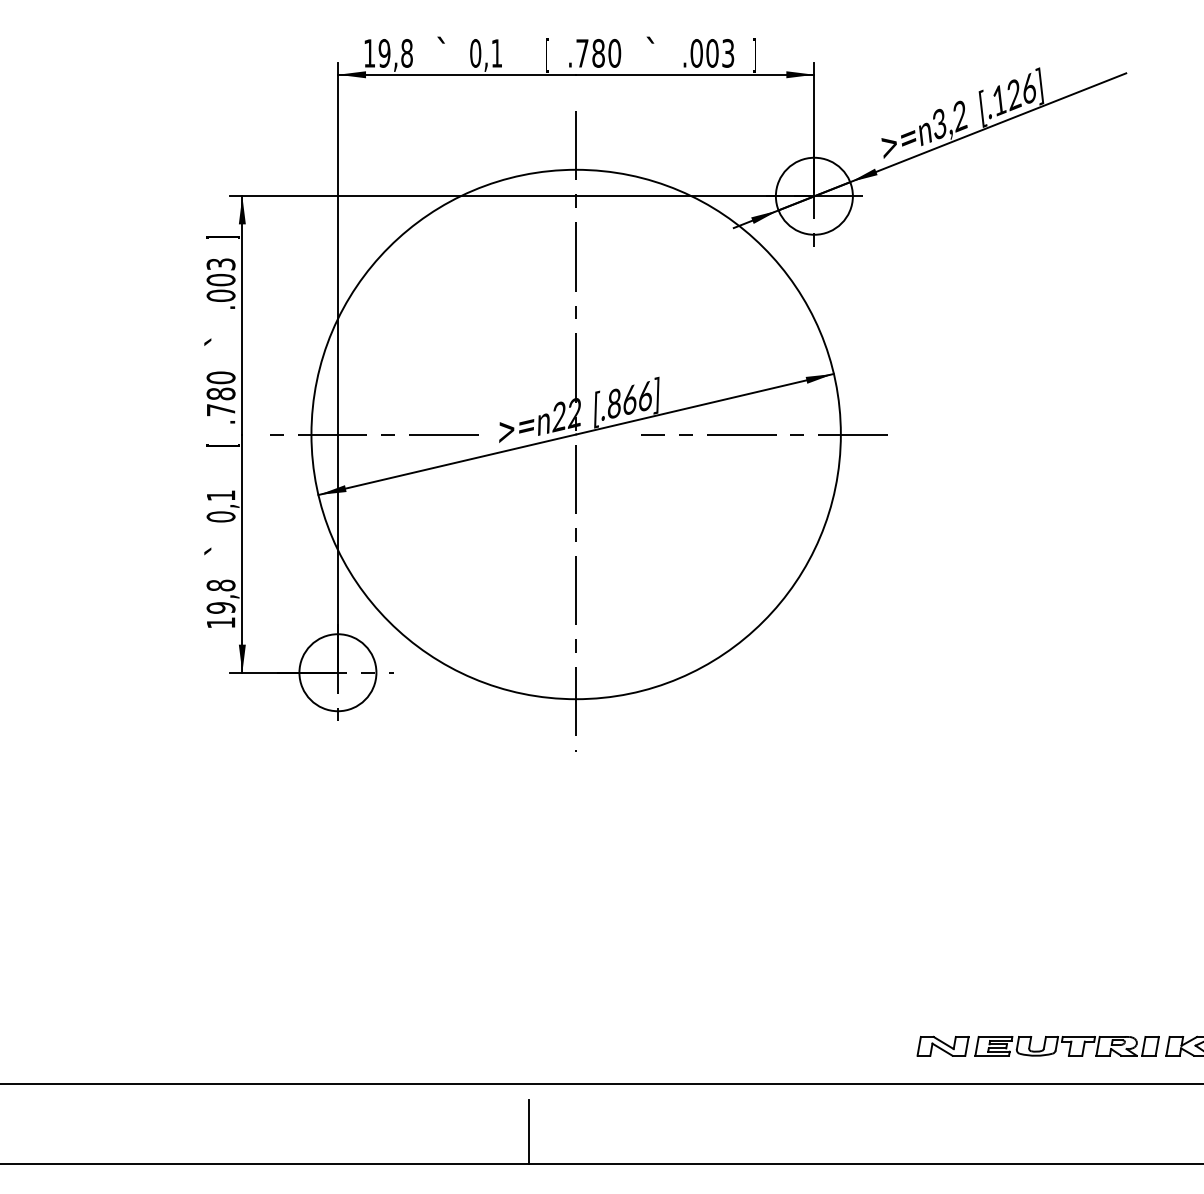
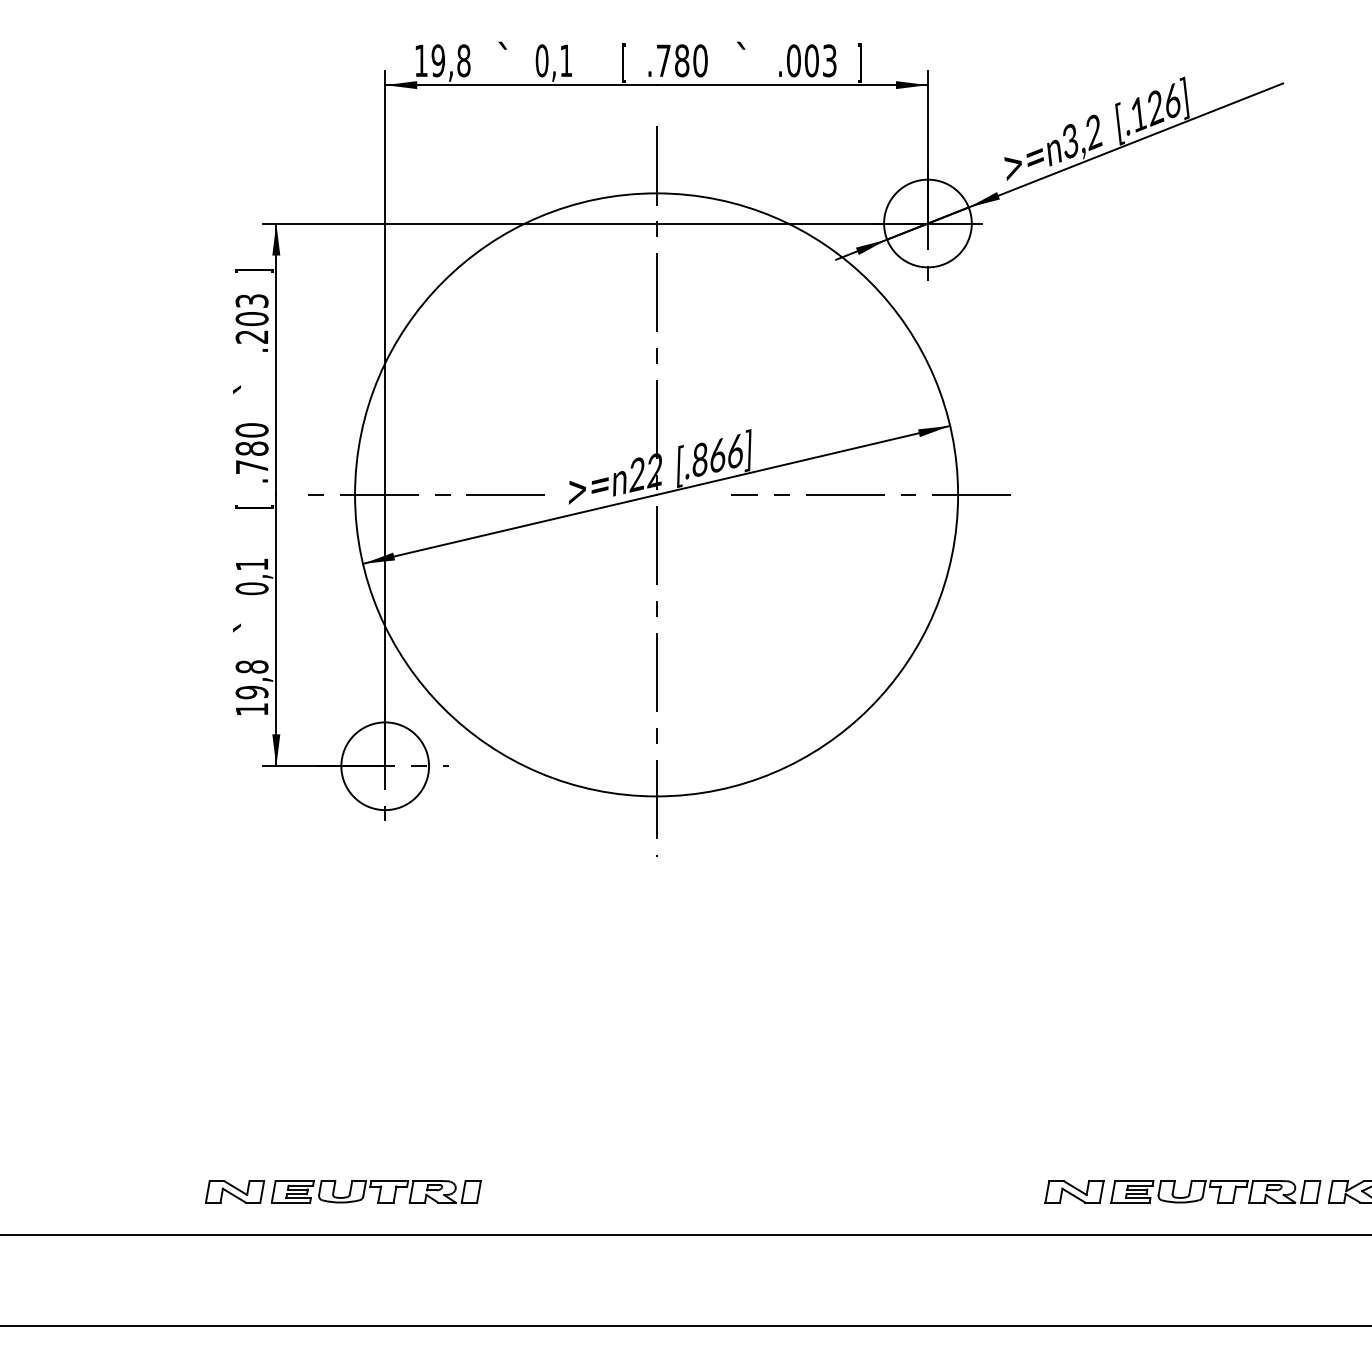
text: (220, 295) -> (251, 336), .003 -> .203
part: (300, 1045) -> (342, 1190), added
line: (528, 1131) -> (602, 1288), removed

